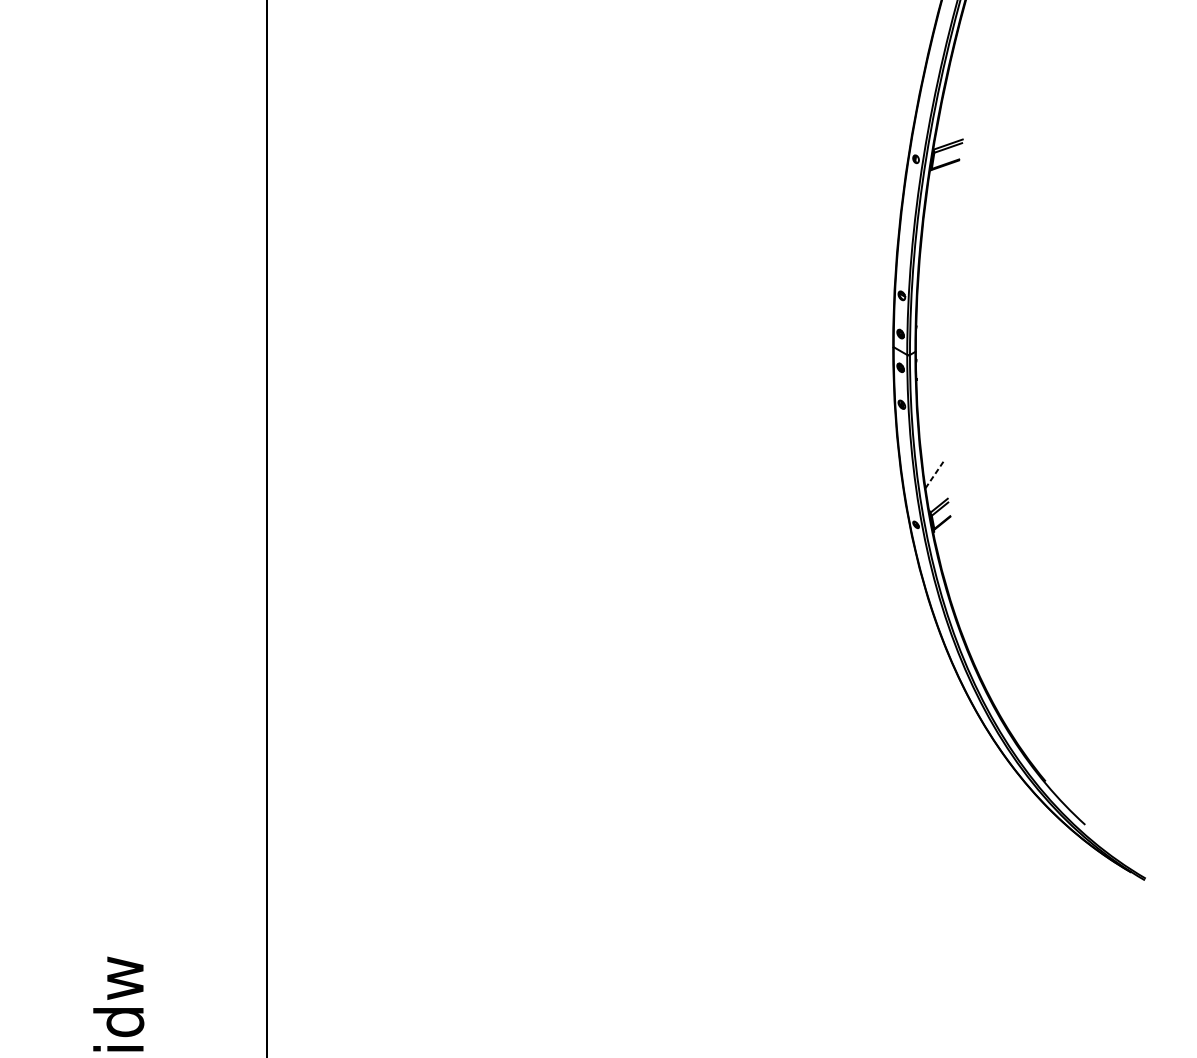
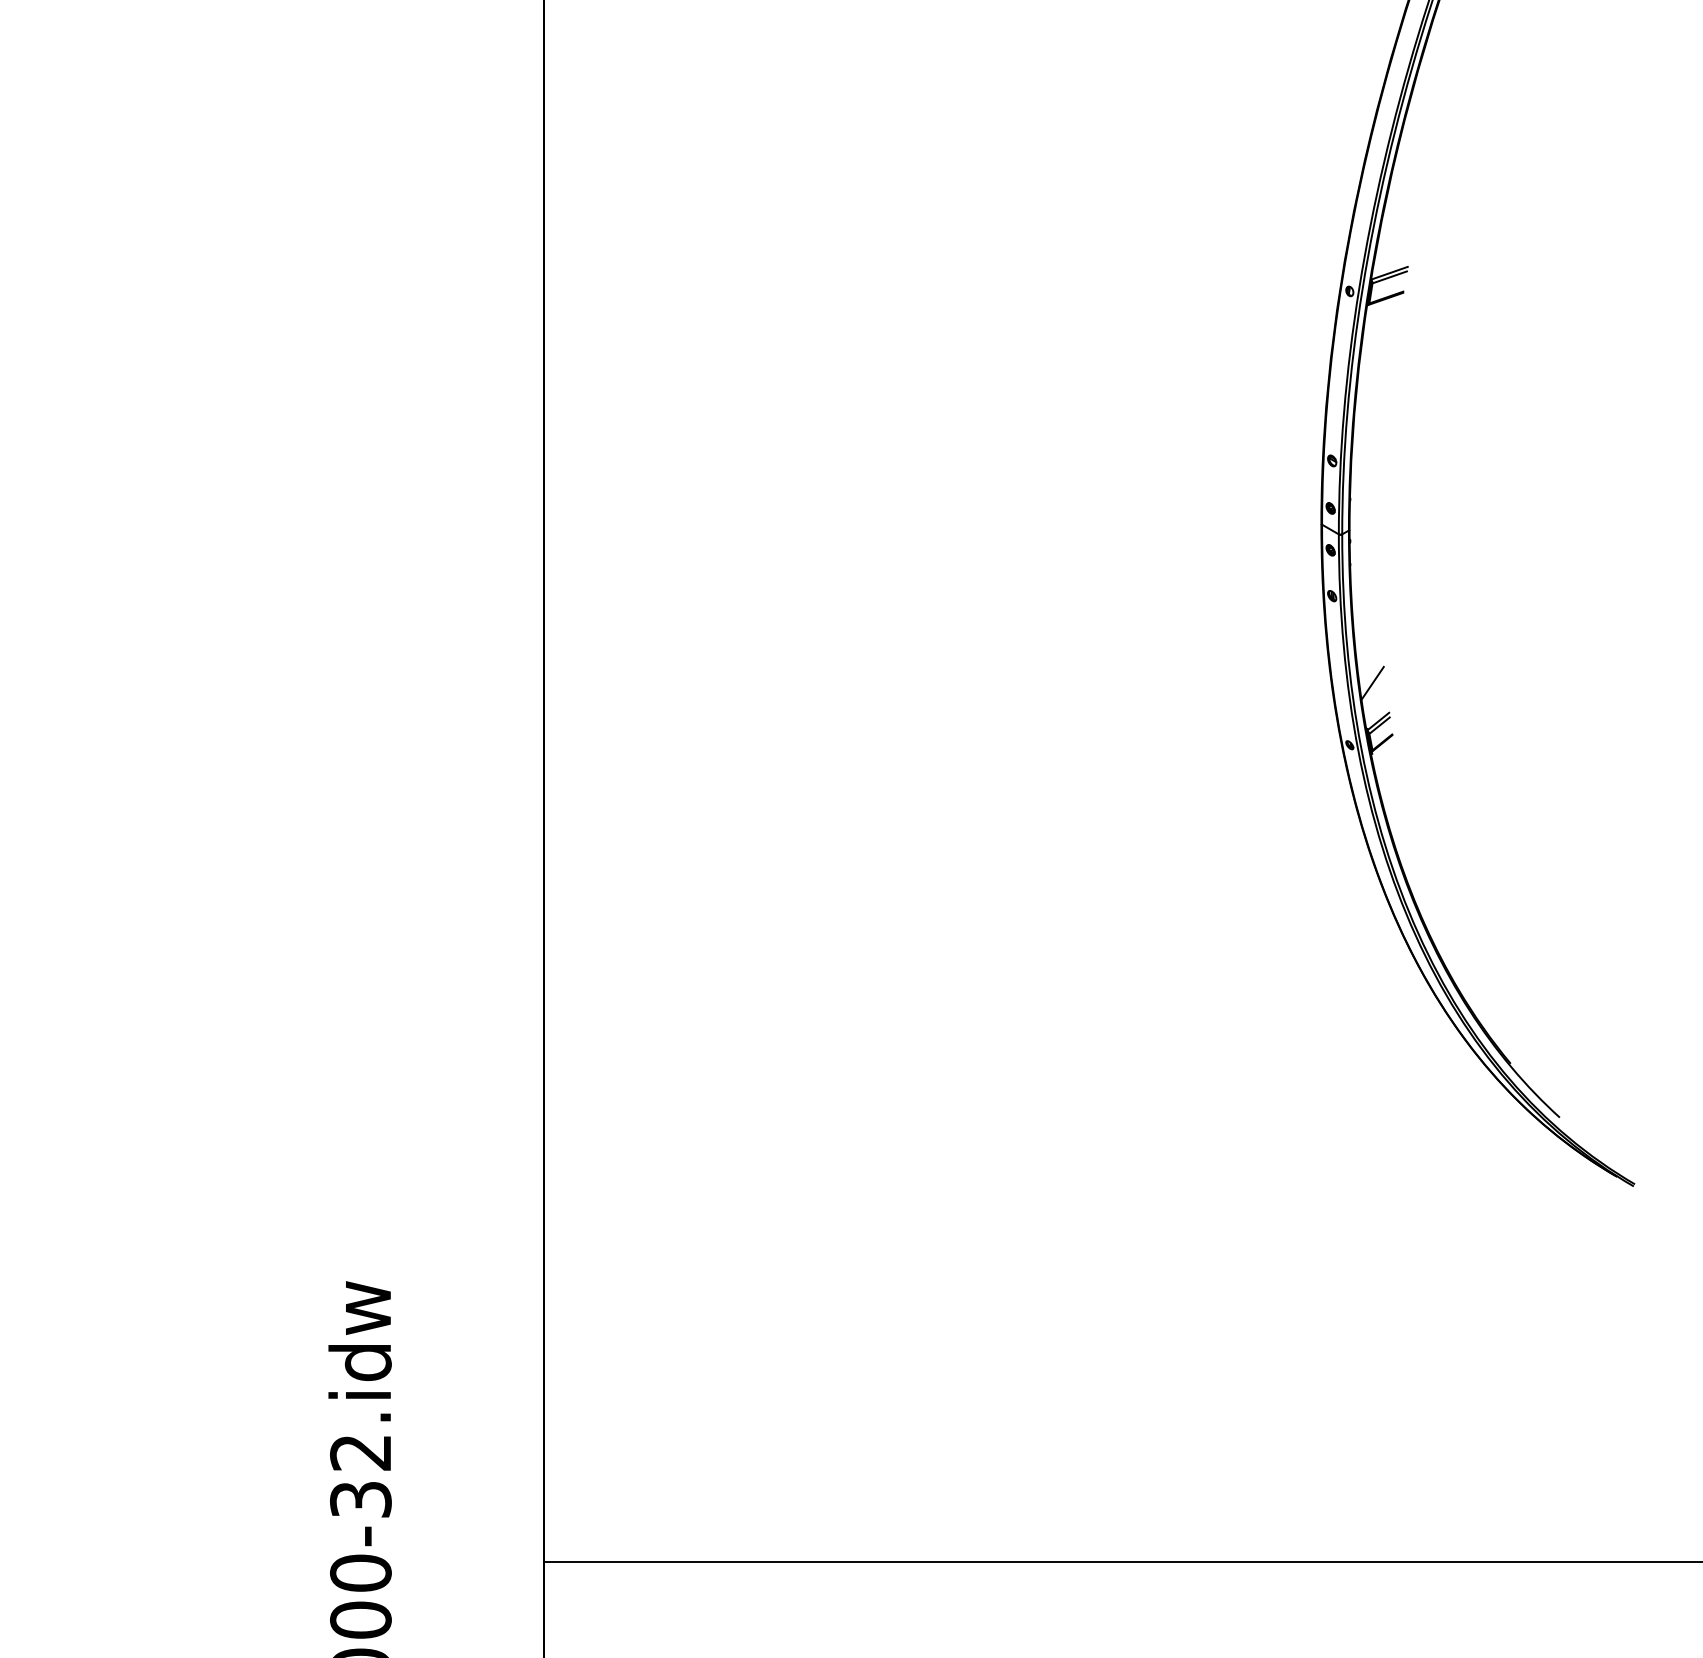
line: (934, 475) -> (1372, 683), dashed -> solid

